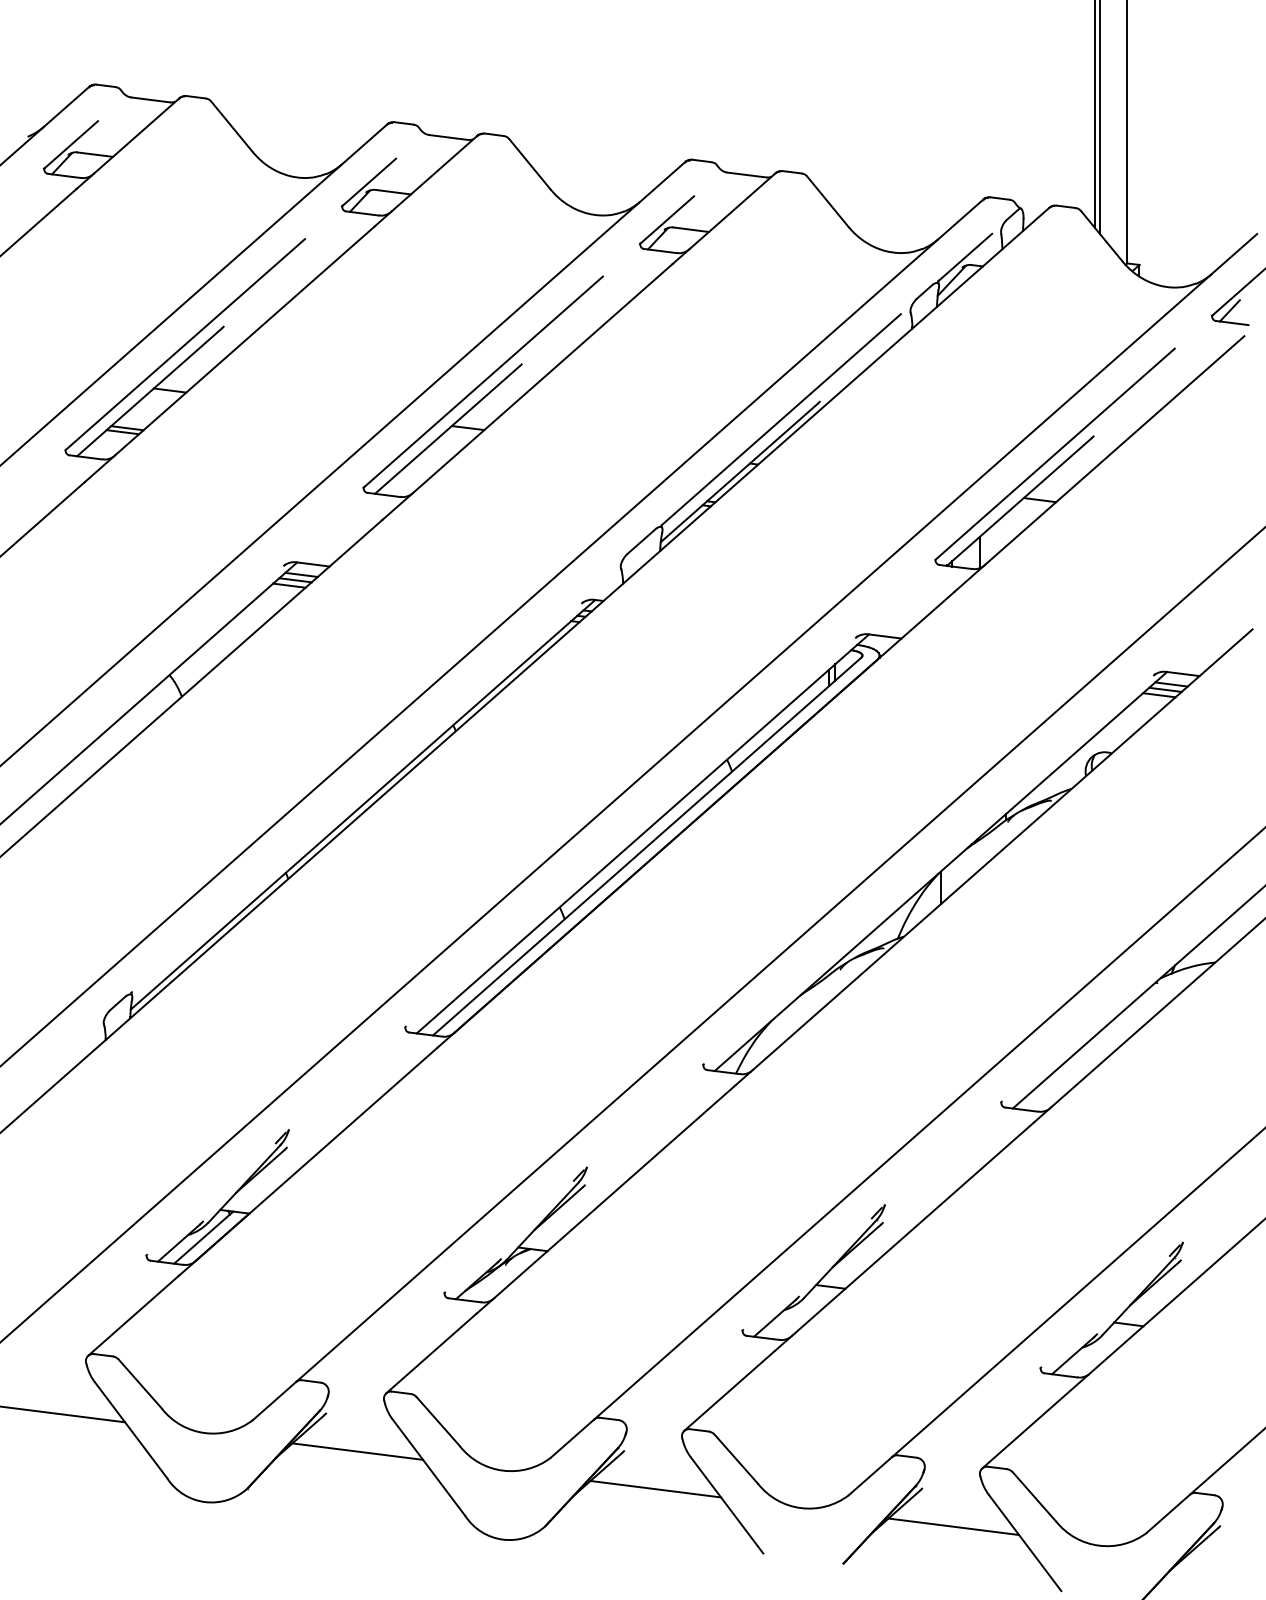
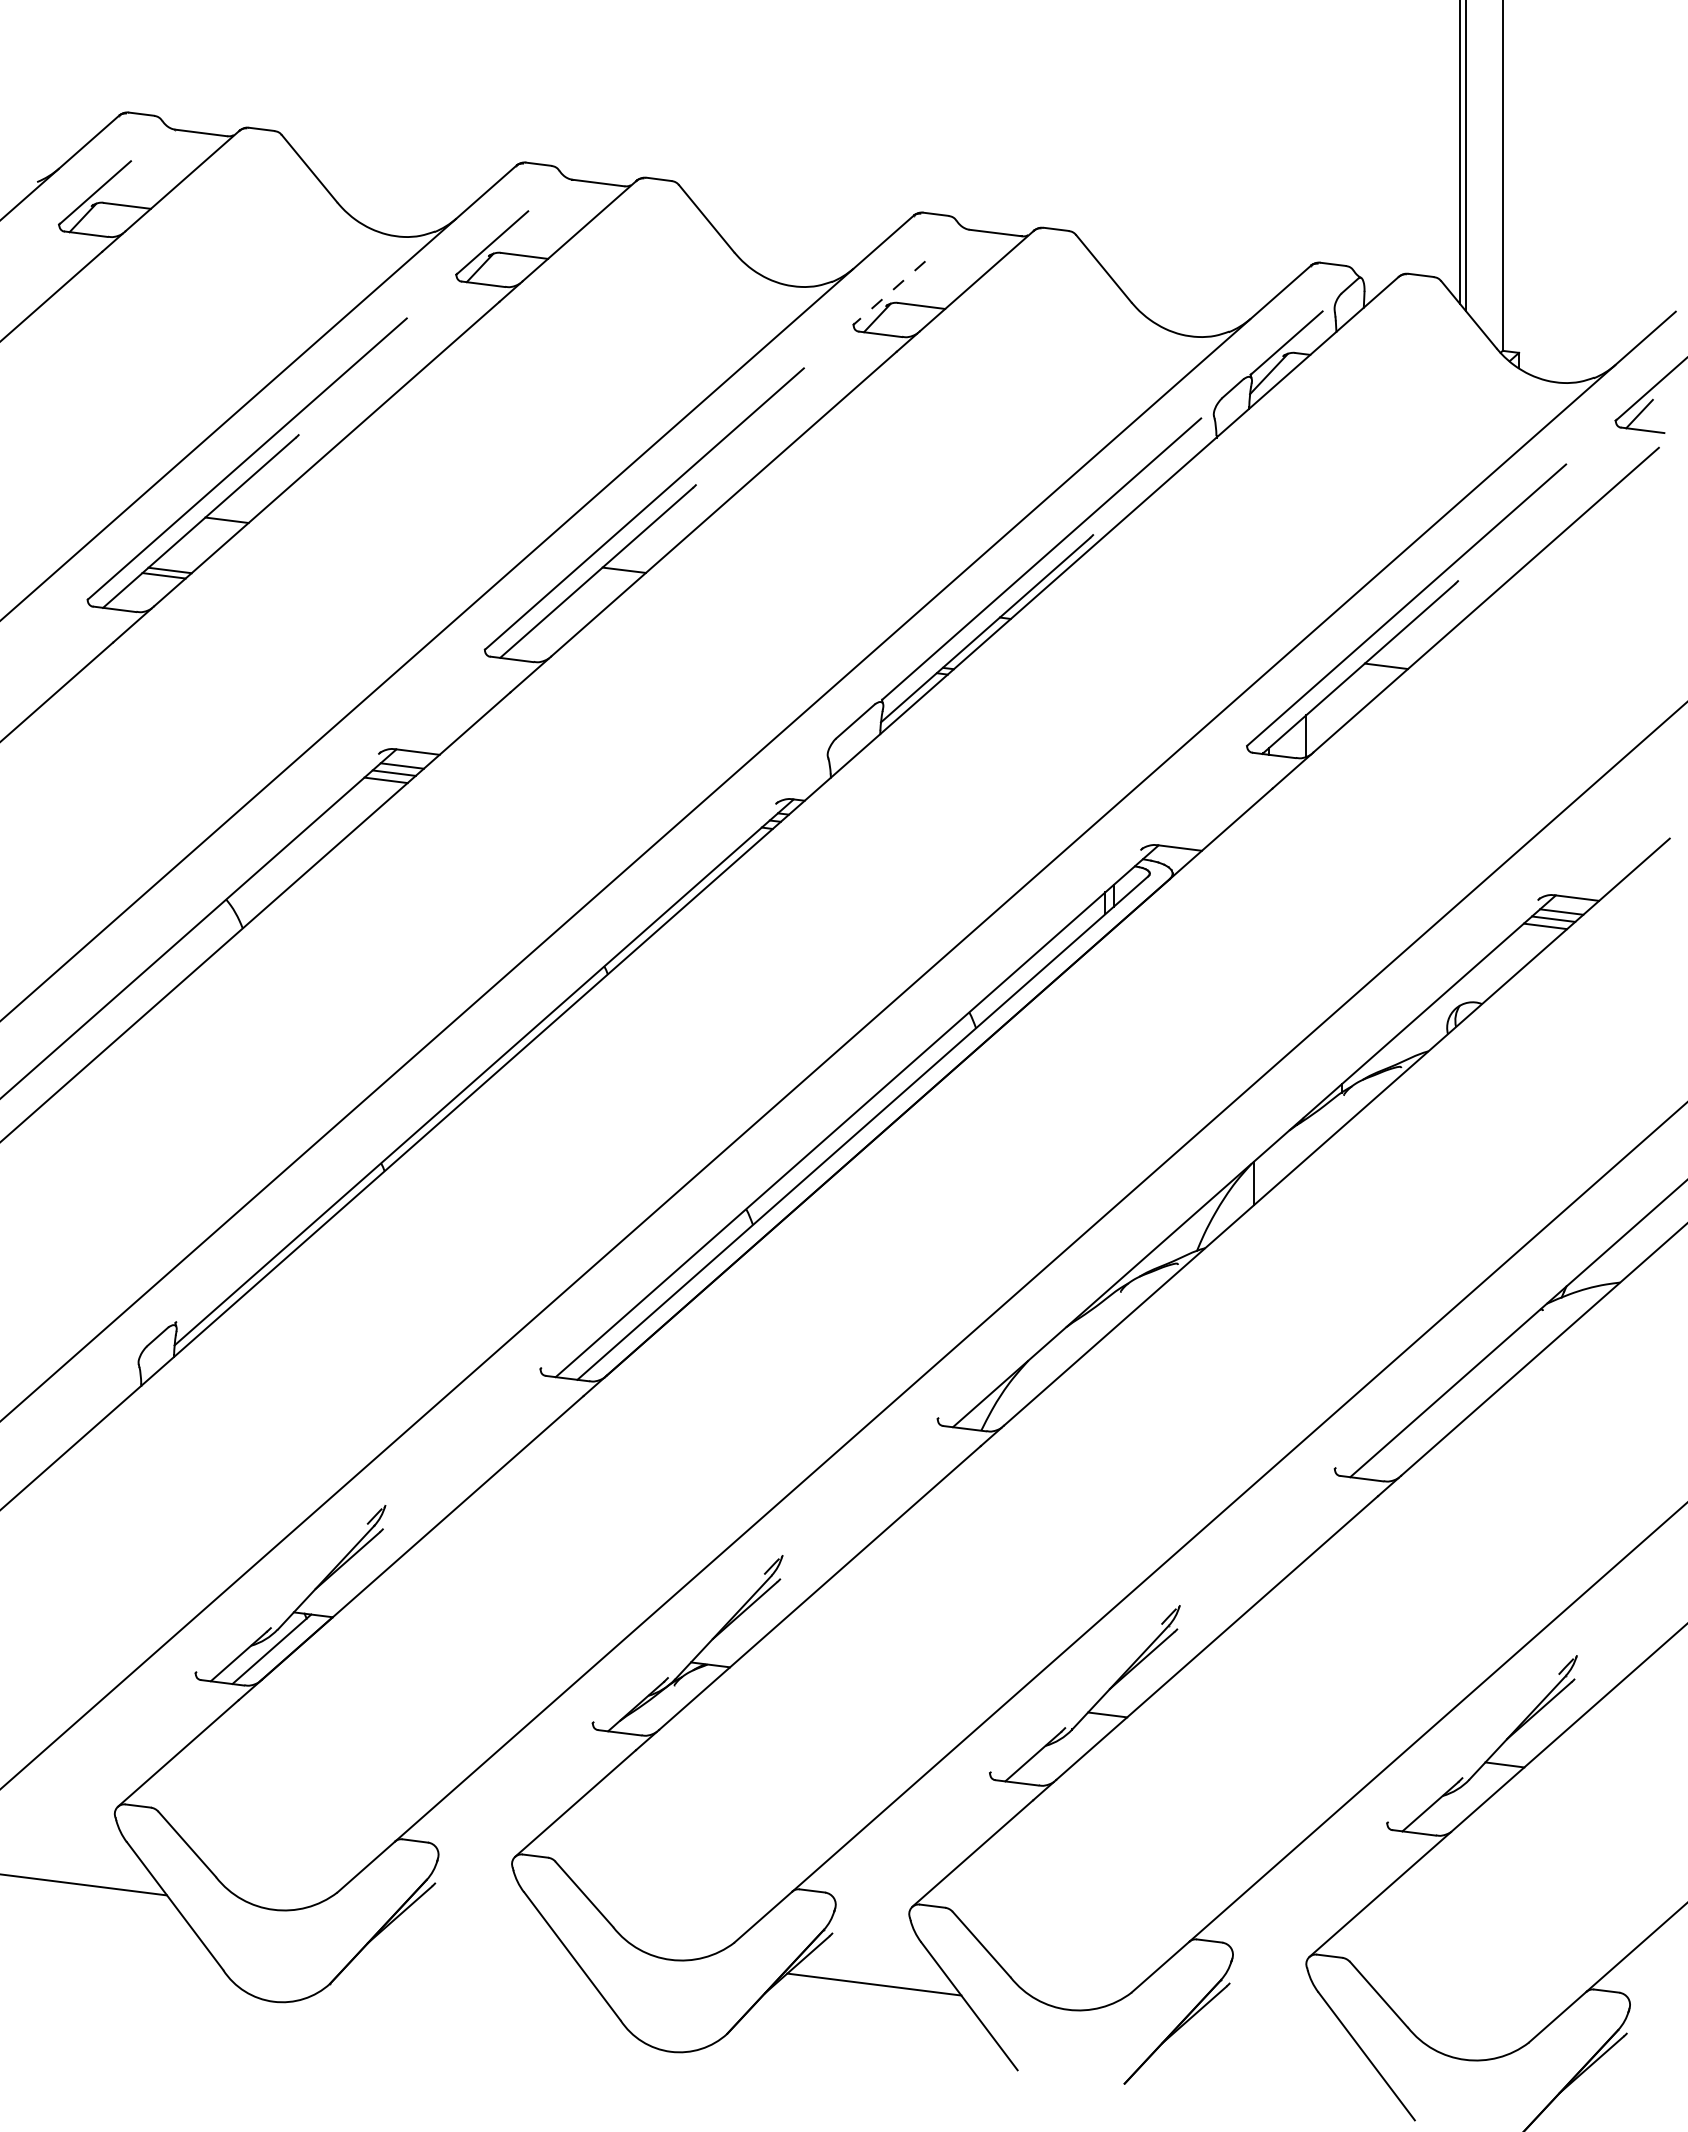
line: (667, 220) -> (889, 293), solid -> dashed
line: (358, 1451) -> (477, 1934), removed
line: (953, 1526) -> (1271, 2034), removed

